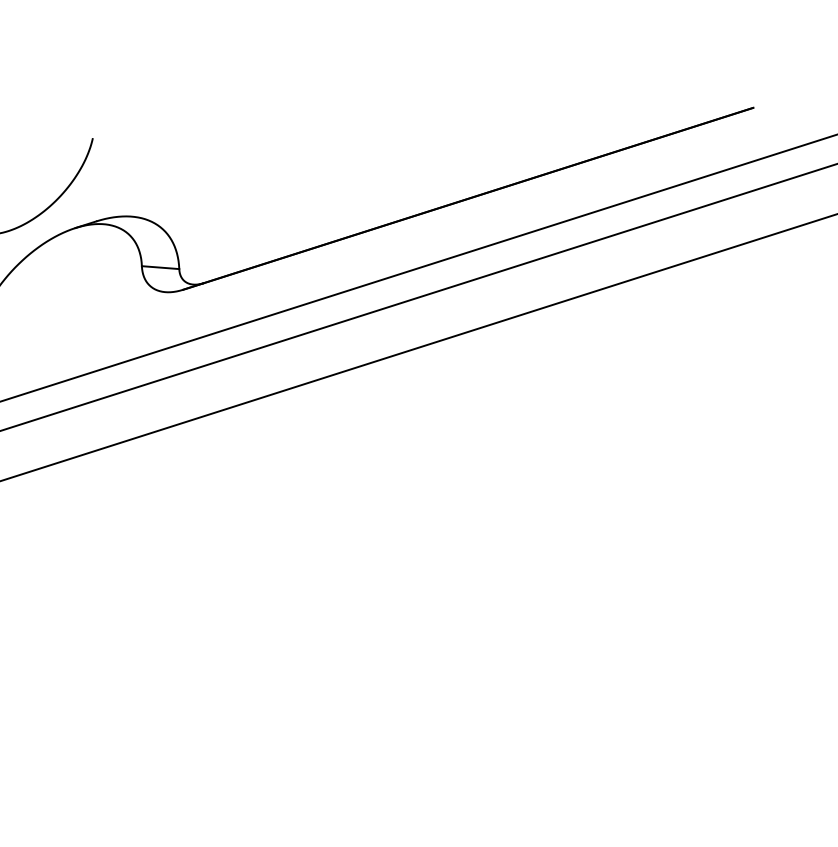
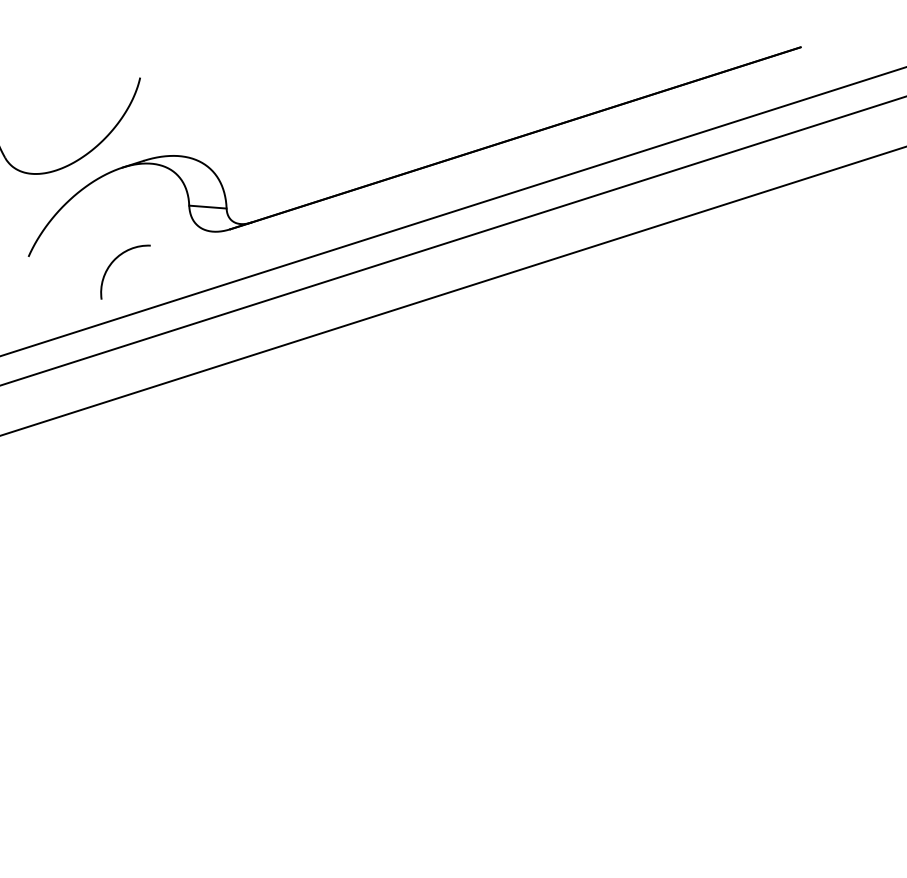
arc: (68, 321) -> (115, 260), added

